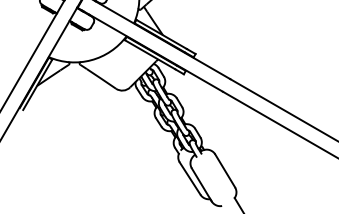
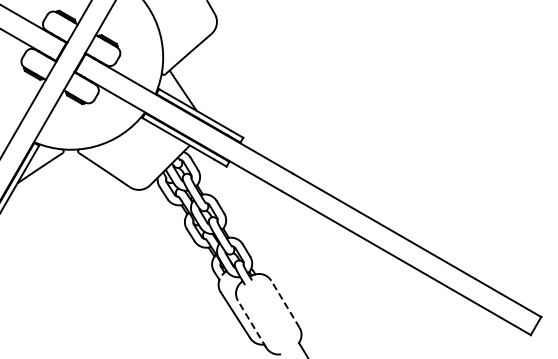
line: (225, 170) -> (285, 303), solid -> dashed
line: (201, 184) -> (251, 323), solid -> dashed

